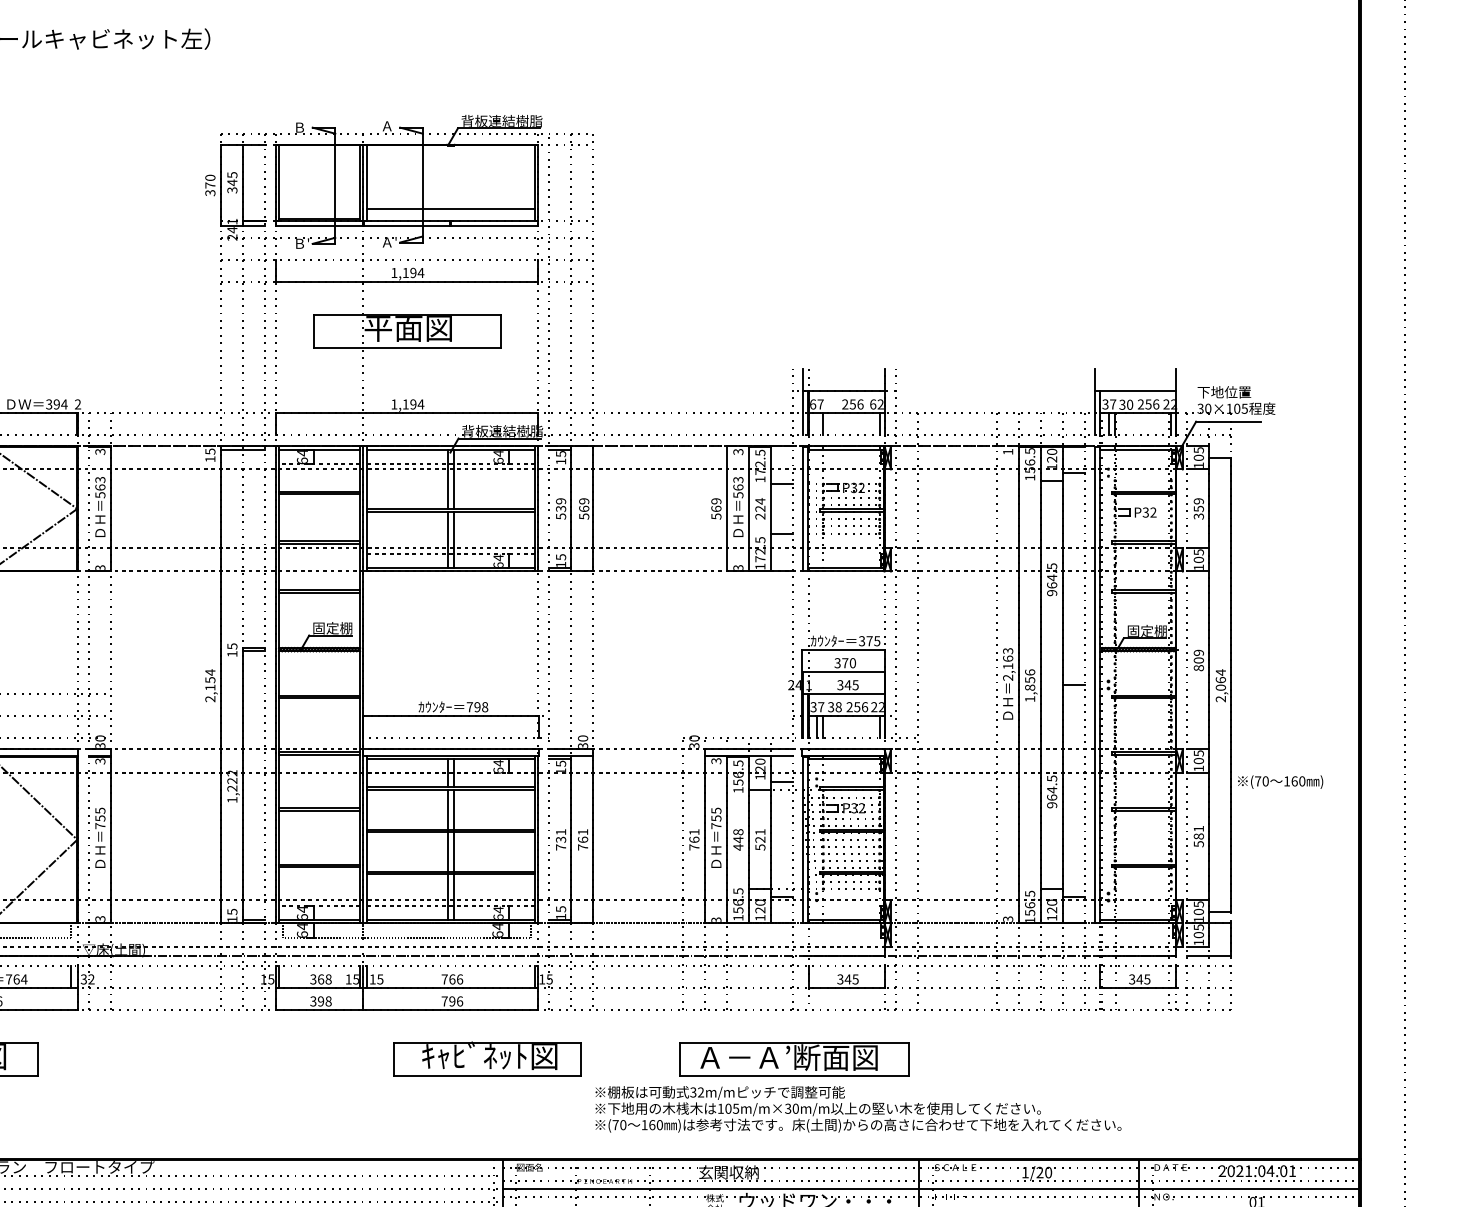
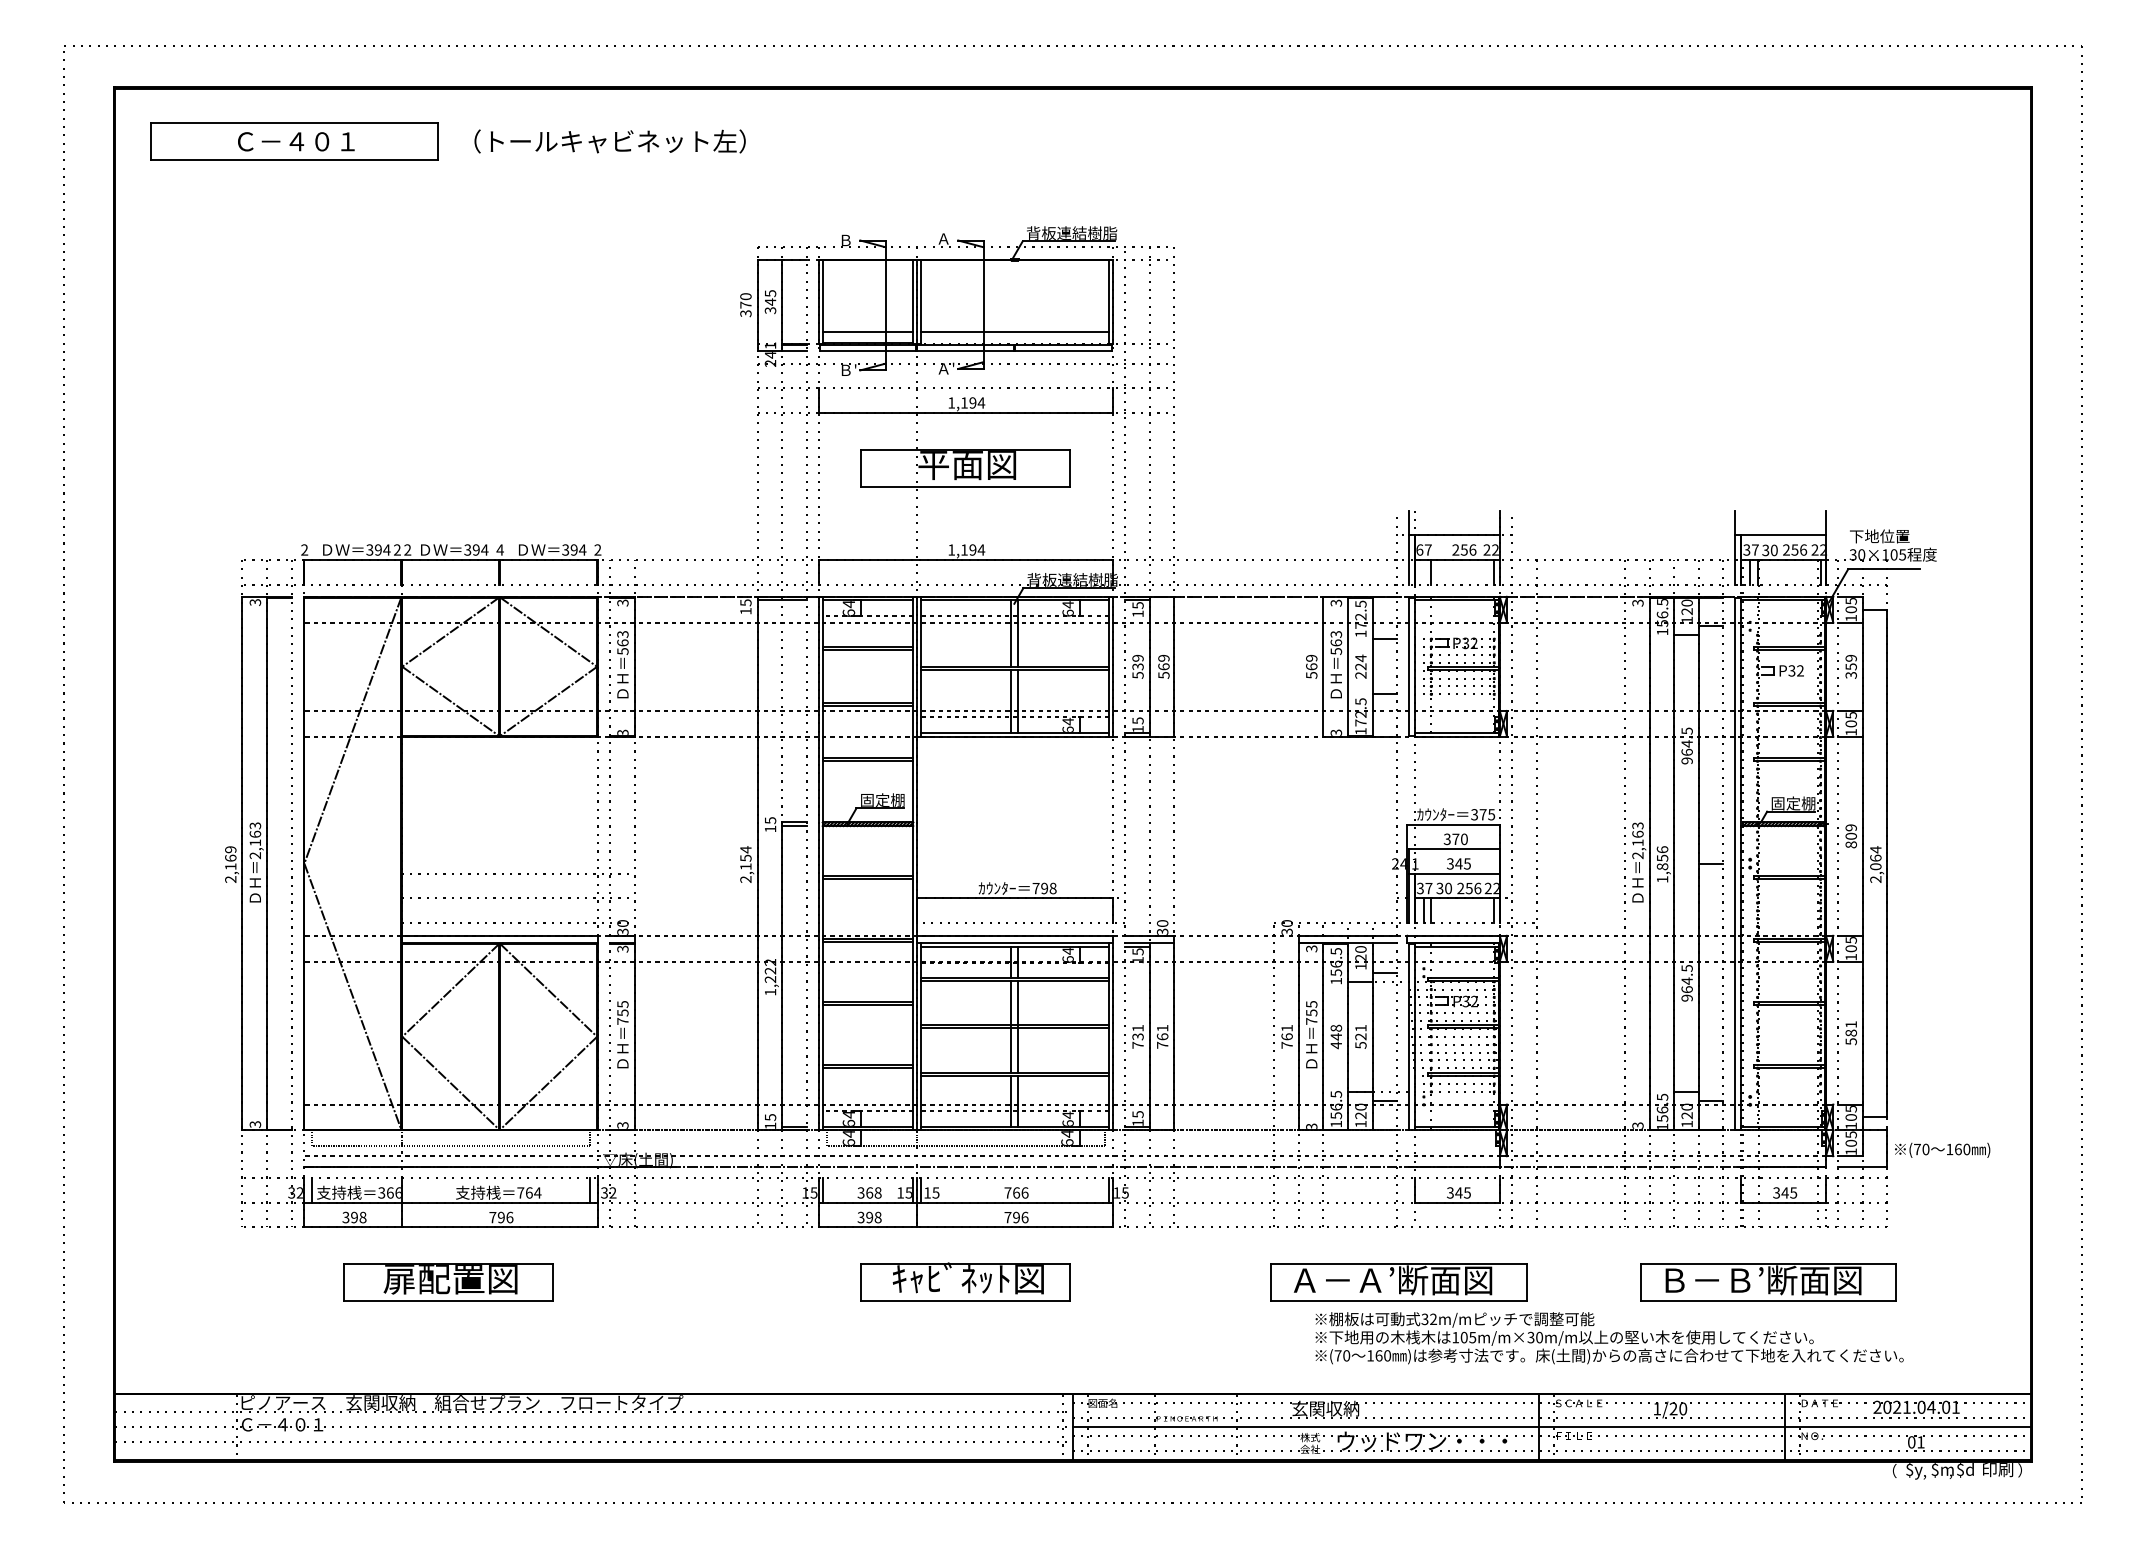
line: (319, 209) -> (867, 331), added
text: (872, 403) -> (1486, 549), 62 -> 22
text: (1007, 451) -> (1637, 602), 1 -> 3
text: (838, 707) -> (1448, 888), 38 -> 30
text: (1280, 781) -> (1942, 1149), moved
part: (487, 1058) -> (965, 1281), moved
part: (1124, 1059) -> (1768, 1282), added
text: (858, 1109) -> (1609, 1338), moved

